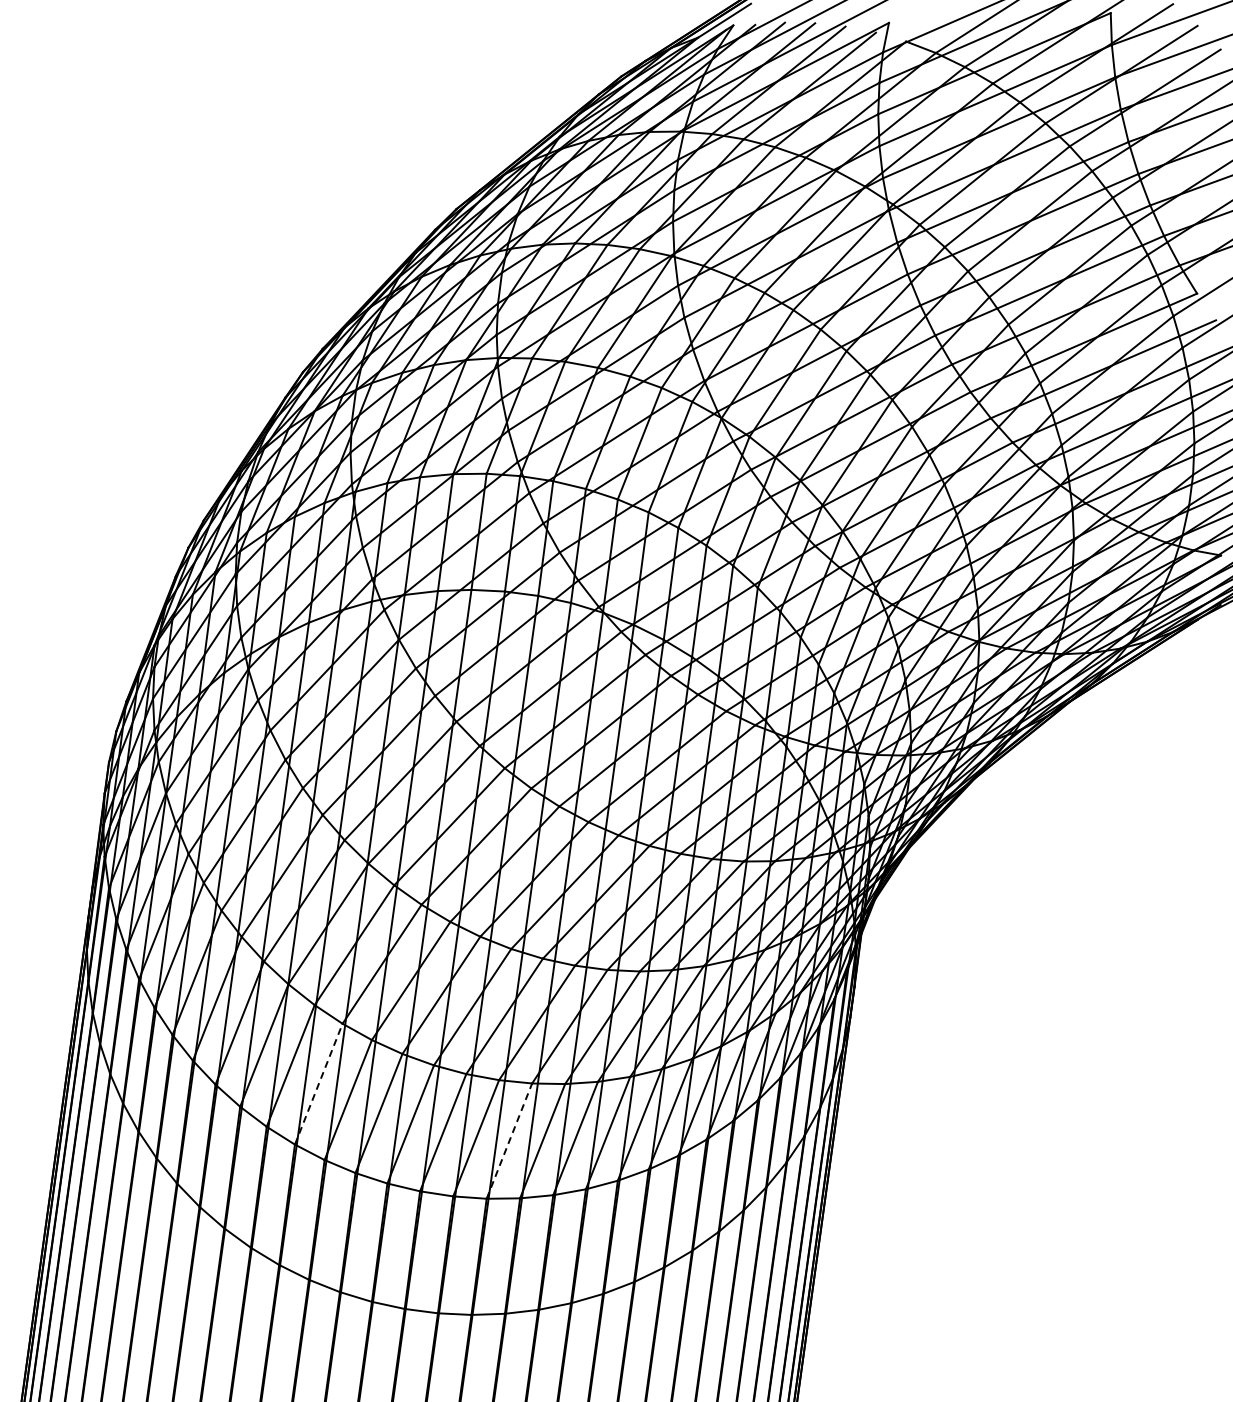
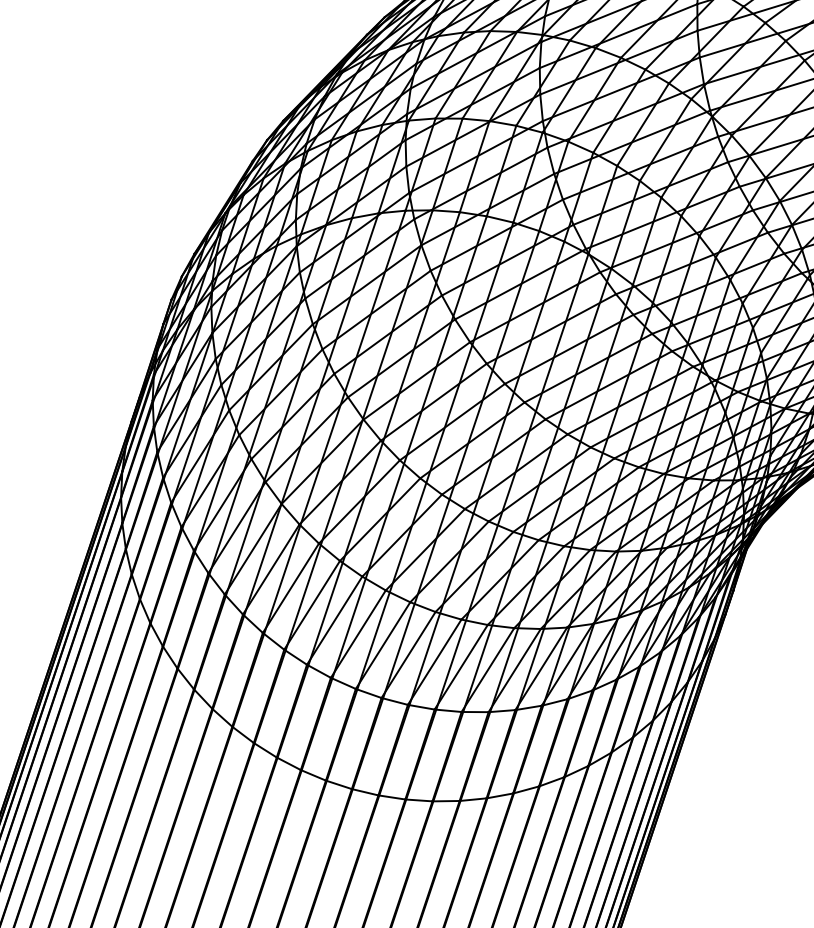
line: (318, 1084) -> (290, 588), dashed -> solid
line: (509, 1141) -> (434, 662), dashed -> solid

